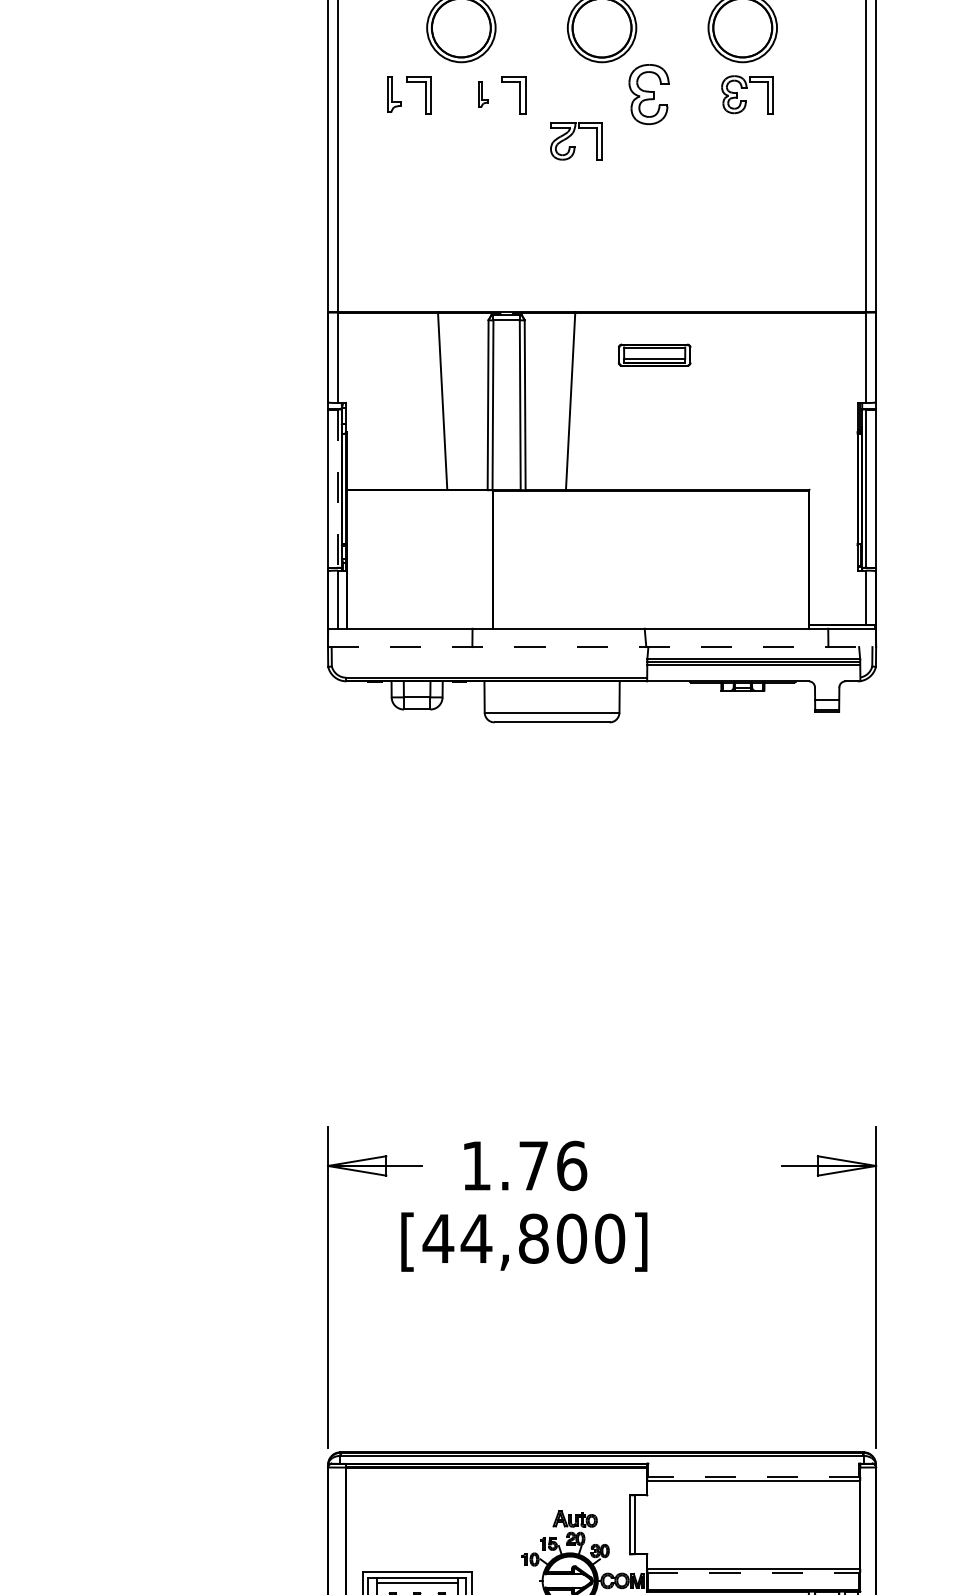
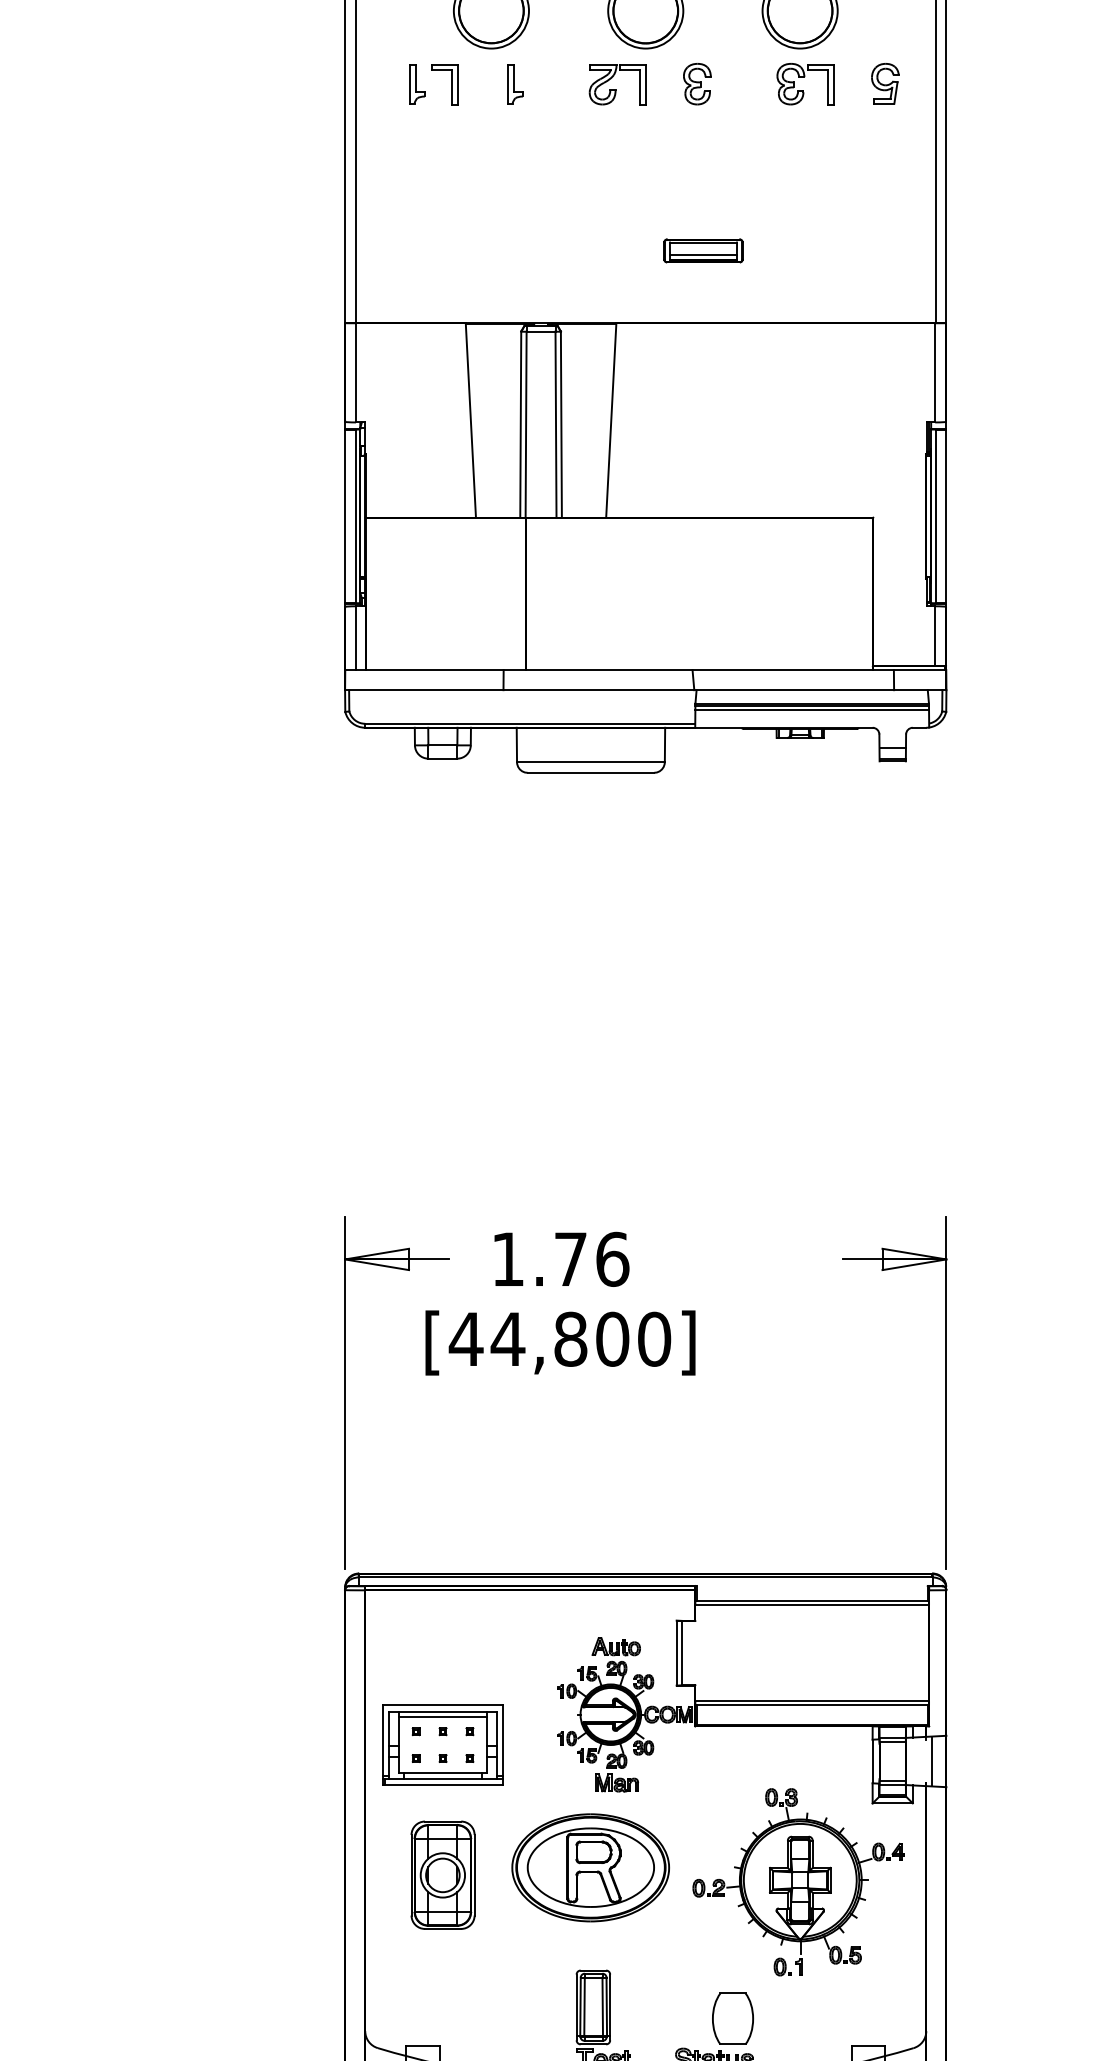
part: (820, 94) -> (885, 83), added
part: (483, 95) -> (515, 84), size x1.43
part: (519, 95) -> (555, 84), removed
part: (649, 95) -> (697, 84), size x0.62
part: (576, 141) -> (617, 84), moved
part: (654, 354) -> (703, 250), moved
line: (337, 488) -> (355, 516), dashed -> solid
line: (601, 647) -> (645, 690), dashed -> solid
line: (754, 1476) -> (812, 1600), dashed -> solid
line: (754, 1572) -> (812, 1705), dashed -> solid

